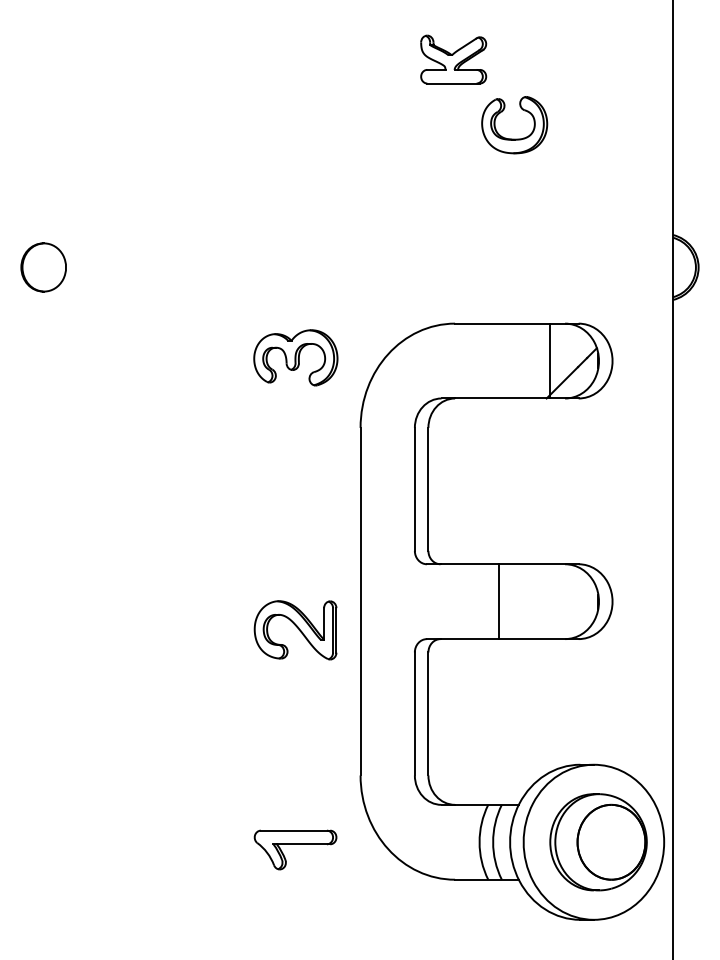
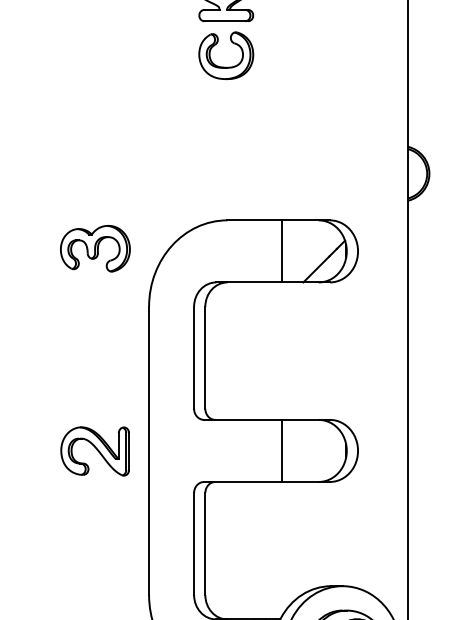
part: (514, 138) -> (226, 66), moved
line: (549, 360) -> (281, 250), moved
line: (498, 601) -> (281, 450), moved
part: (295, 630) -> (95, 451), moved

